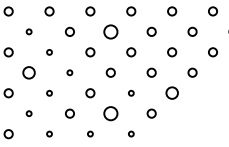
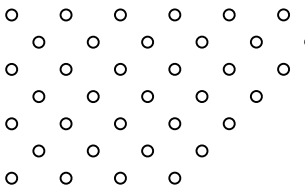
circle: (28, 31) -> (38, 41), size x1.67
circle: (110, 31) -> (147, 41), size x0.62
circle: (49, 52) -> (65, 69), size x1.67
circle: (28, 72) -> (38, 96), size x0.71
circle: (69, 72) -> (92, 96), size x1.67
circle: (49, 93) -> (65, 123), size x1.67
circle: (131, 93) -> (174, 123), size x1.67
circle: (171, 93) -> (228, 123), size x0.71
circle: (28, 113) -> (38, 150), size x1.67
circle: (110, 113) -> (147, 150), size x0.62
circle: (49, 133) -> (65, 177), size x1.67
circle: (90, 133) -> (120, 177), size x1.67
circle: (131, 133) -> (174, 177), size x1.67

